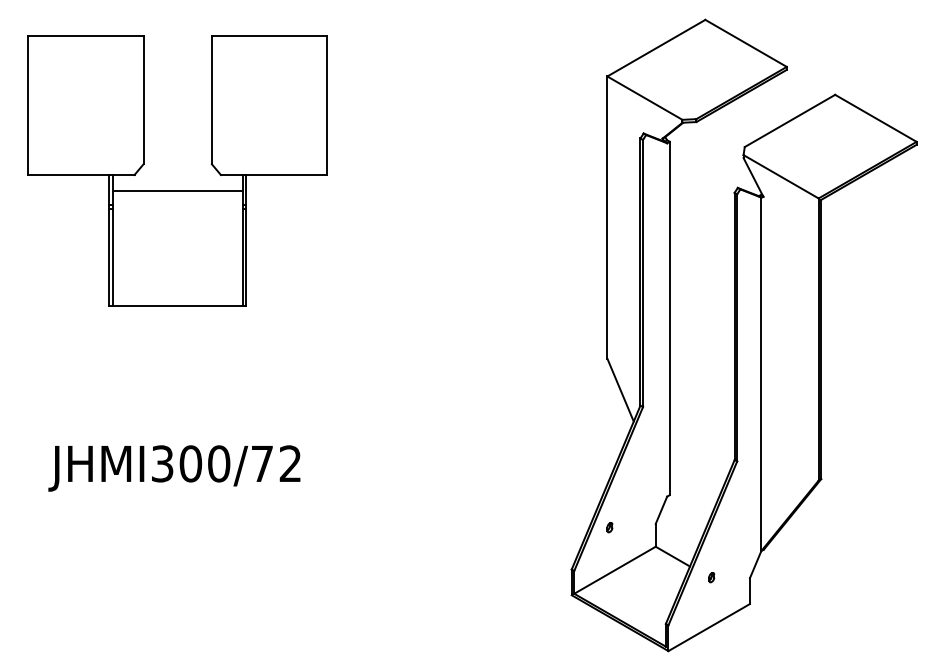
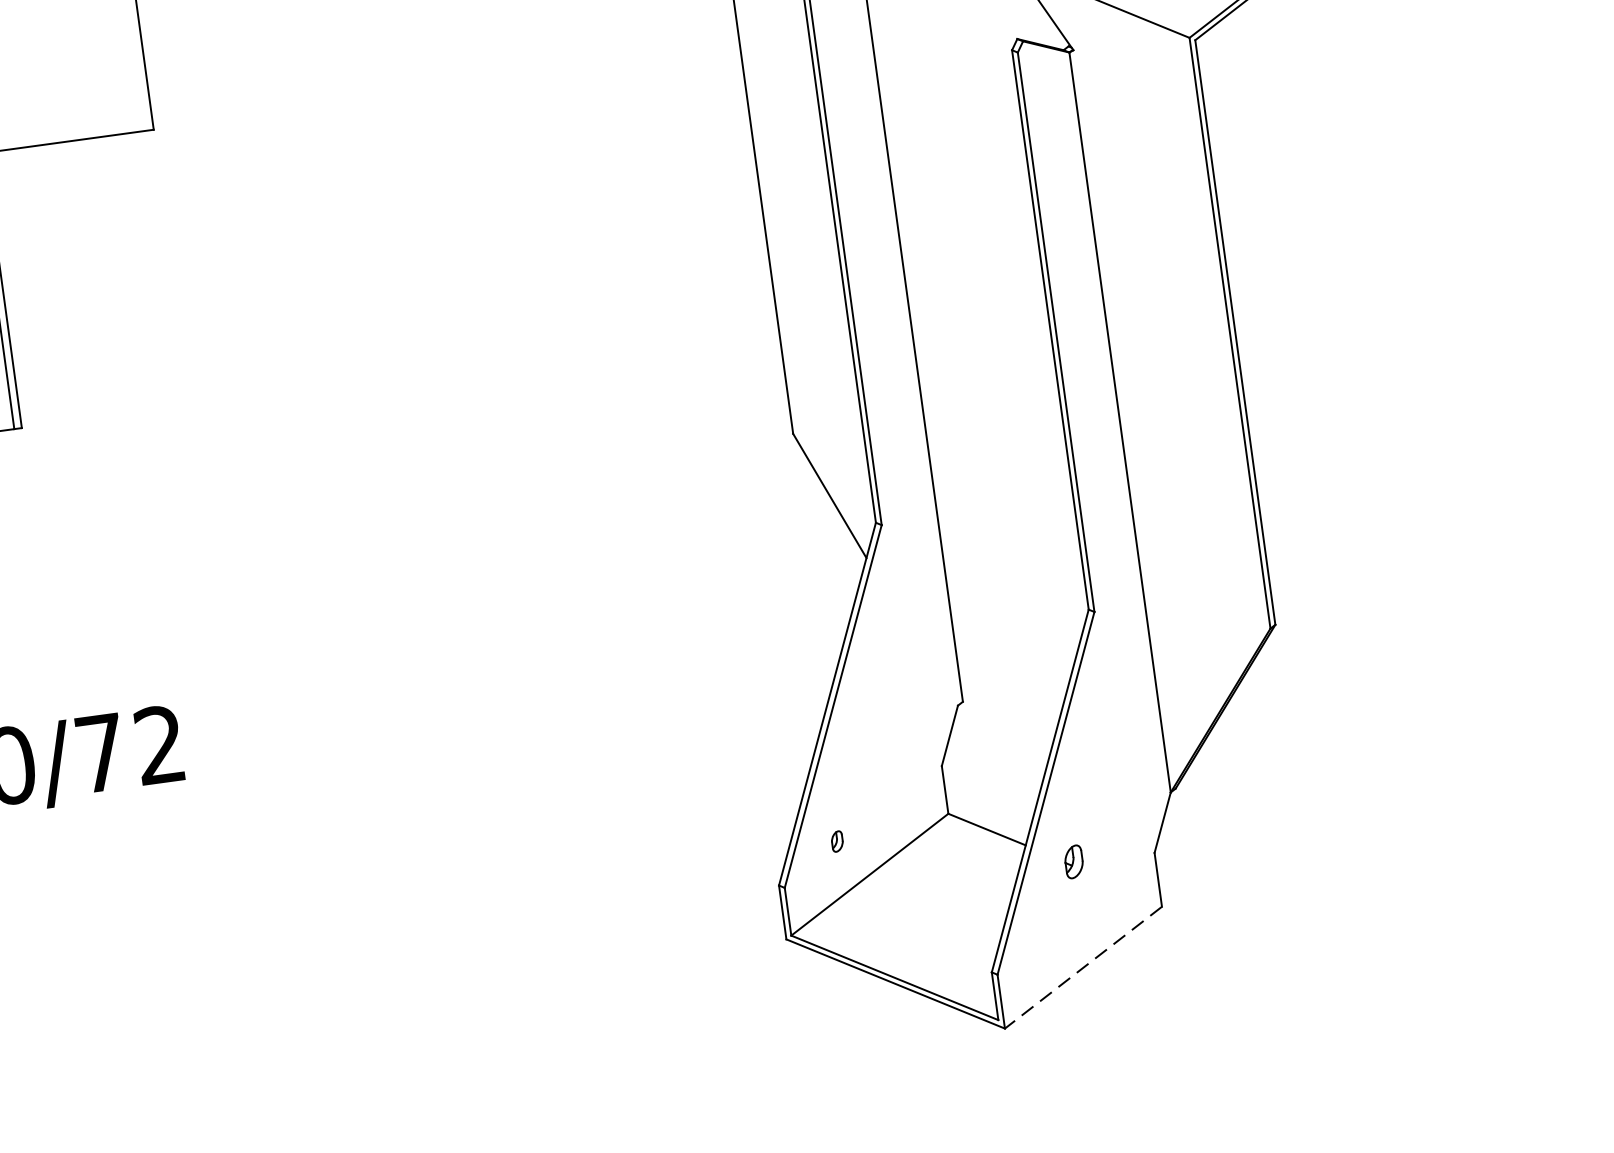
part: (609, 527) -> (836, 841), moved
part: (711, 577) -> (1073, 862), size x1.6
line: (708, 627) -> (1081, 967), solid -> dashed

